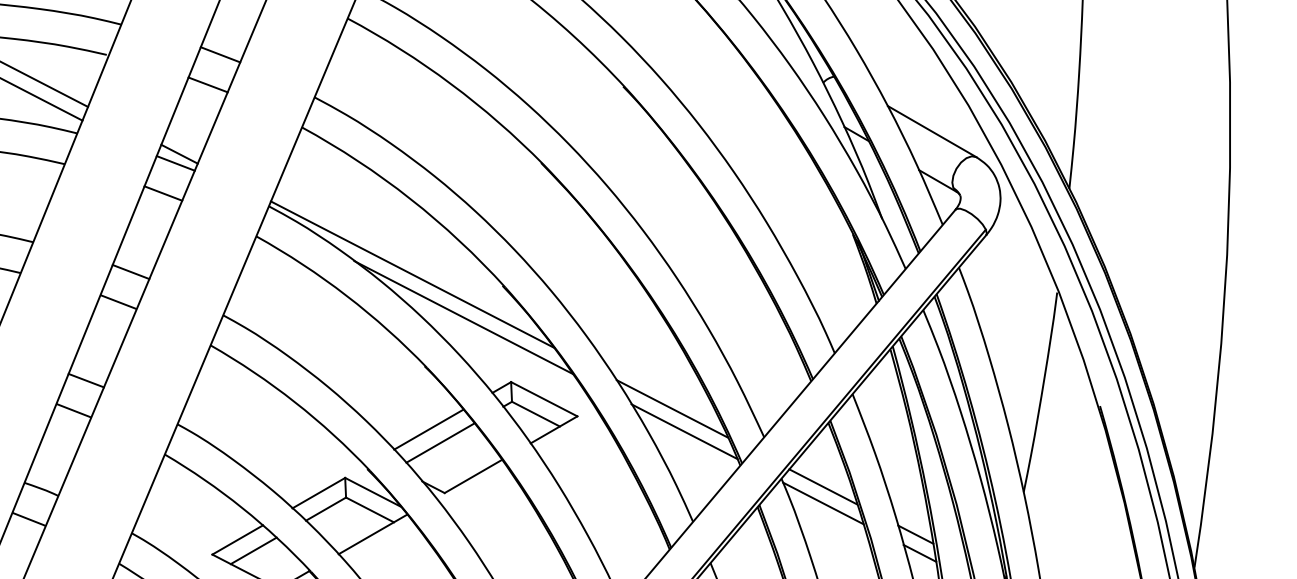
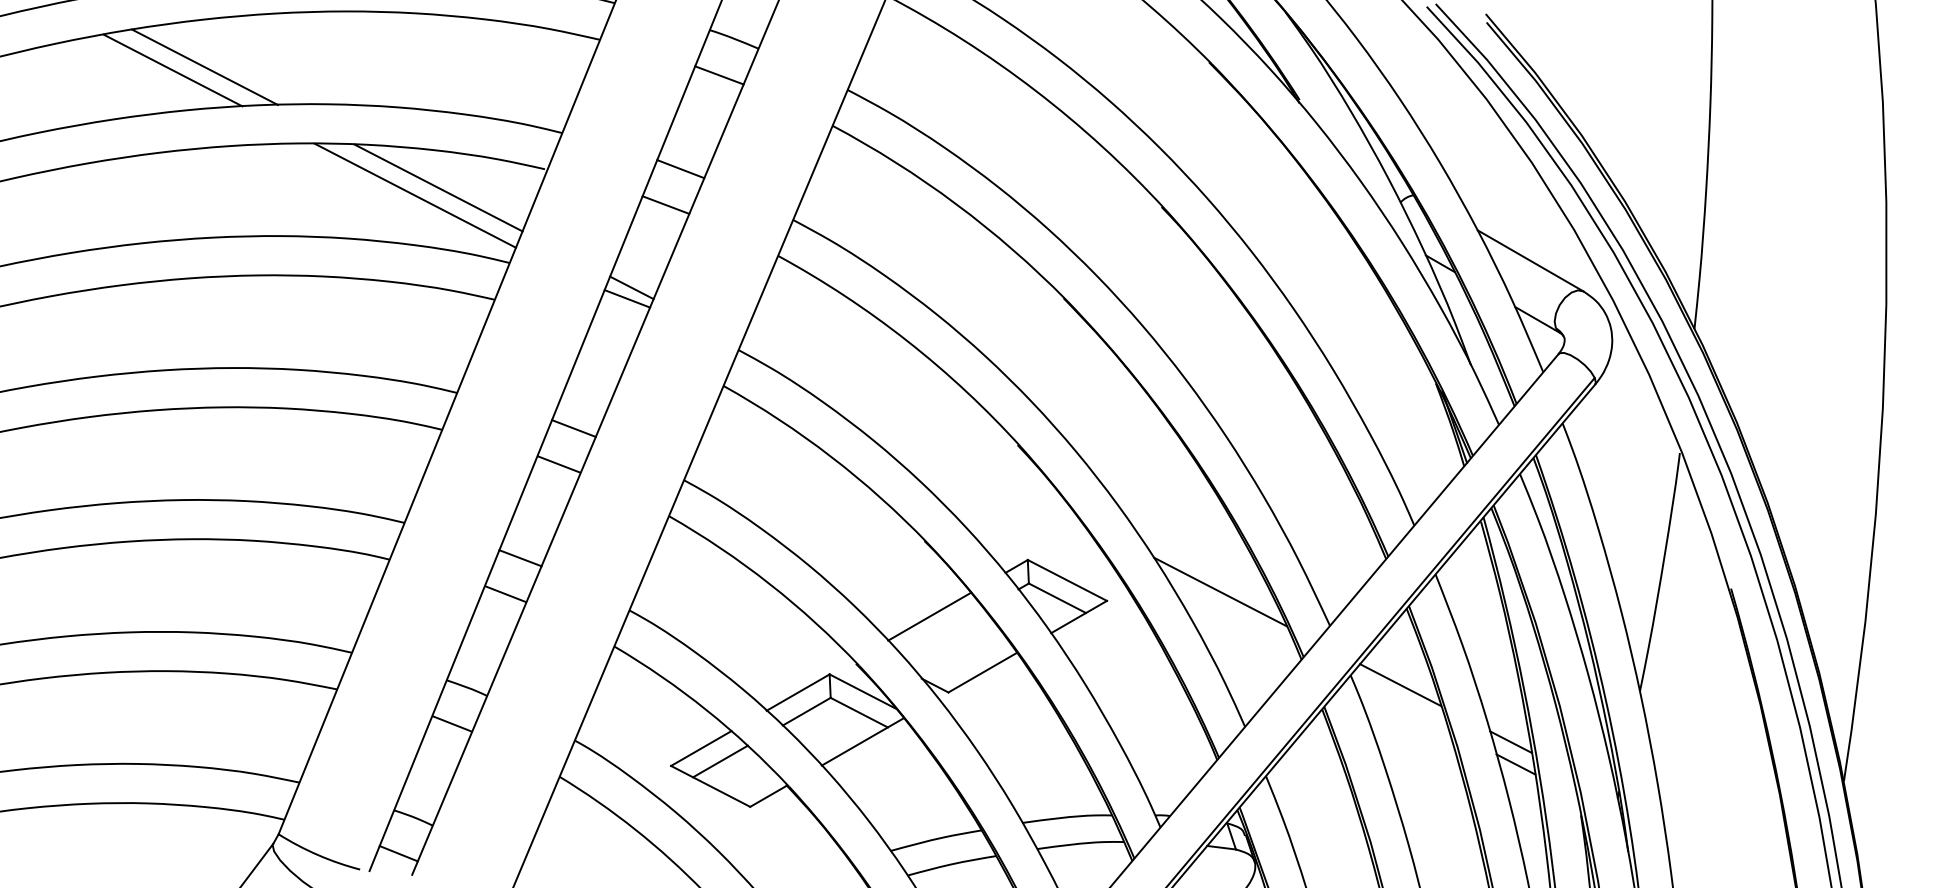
line: (163, 193) -> (612, 334), removed
line: (412, 274) -> (910, 431), removed
line: (463, 317) -> (970, 482), removed
line: (684, 431) -> (1234, 619), removed
line: (440, 442) -> (943, 632), removed
line: (823, 503) -> (1400, 704), removed

